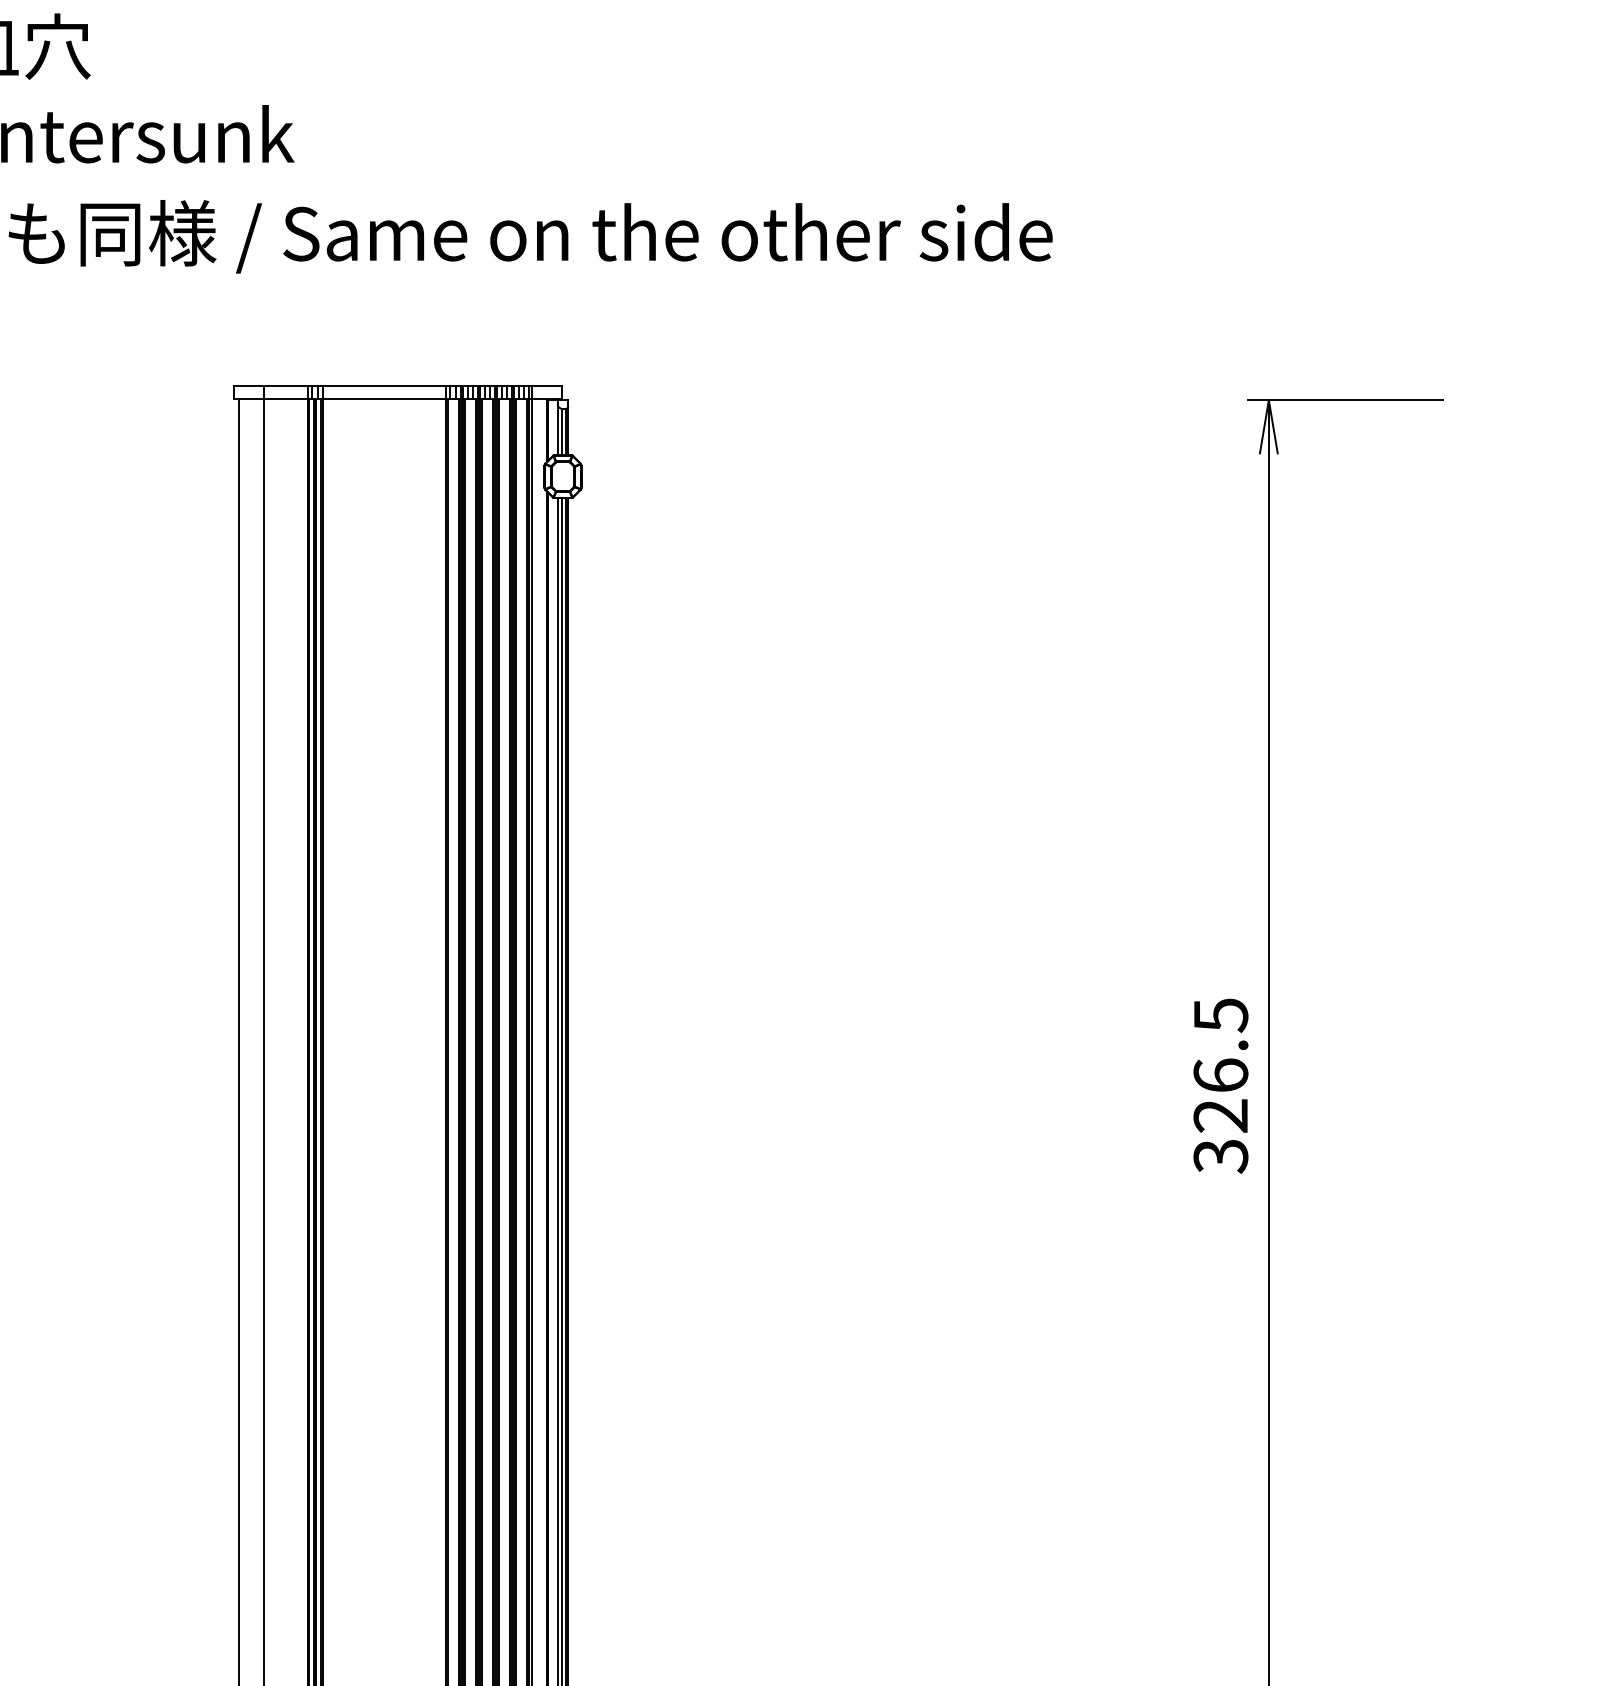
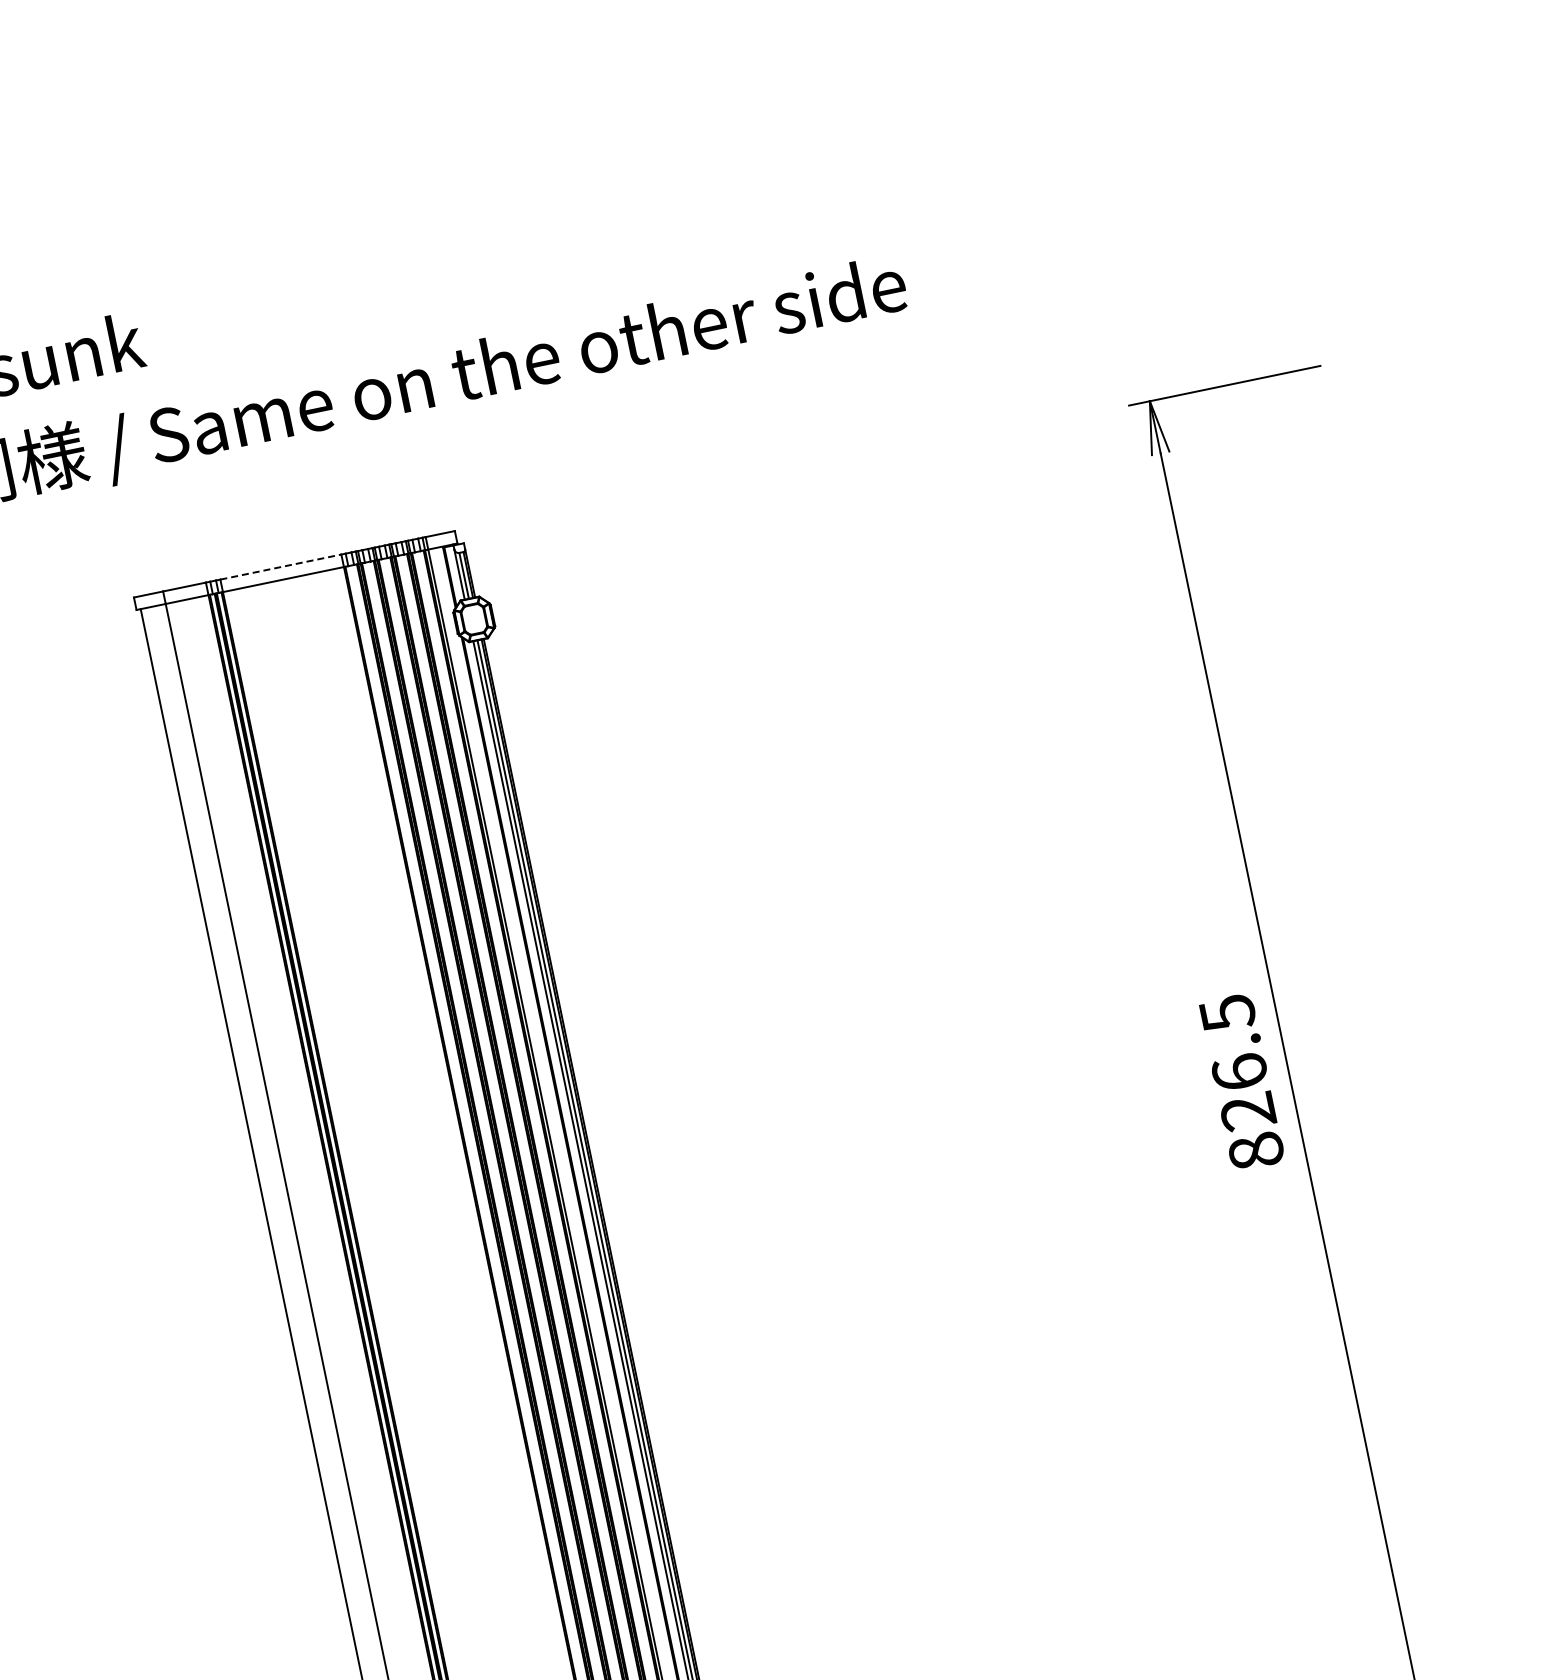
line: (384, 386) -> (281, 567), solid -> dashed
text: (1220, 1156) -> (1255, 1151), 326.5 -> 826.5

